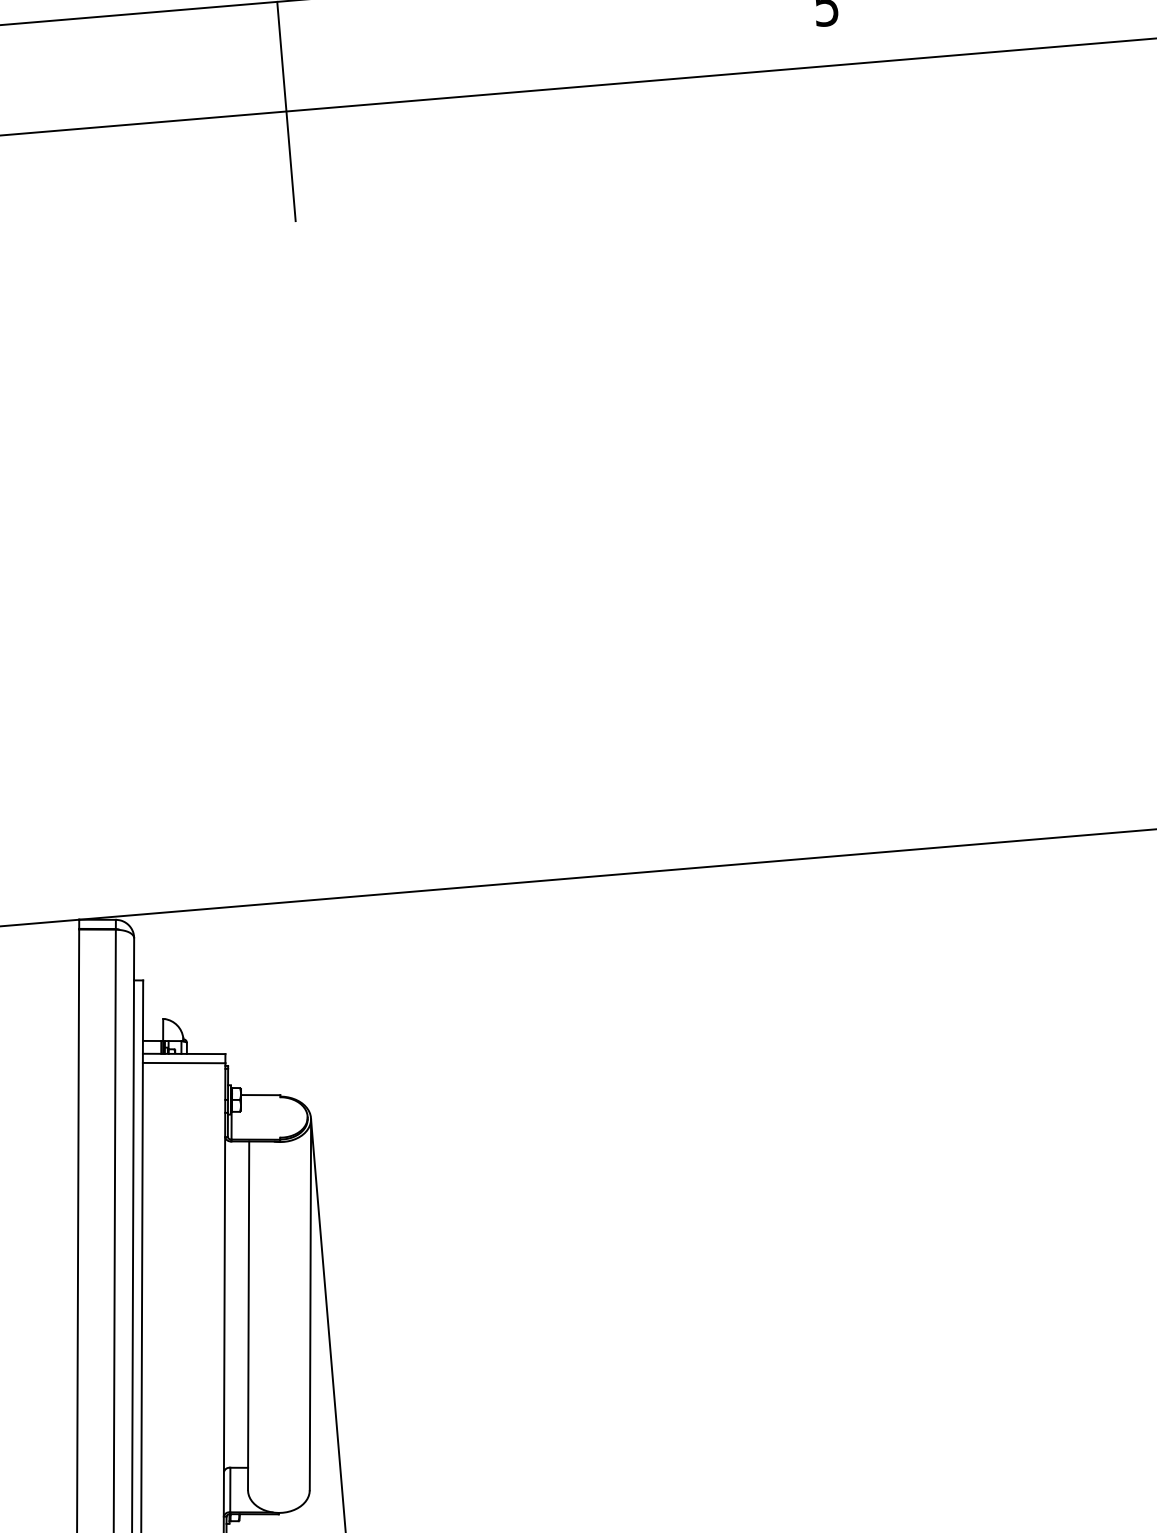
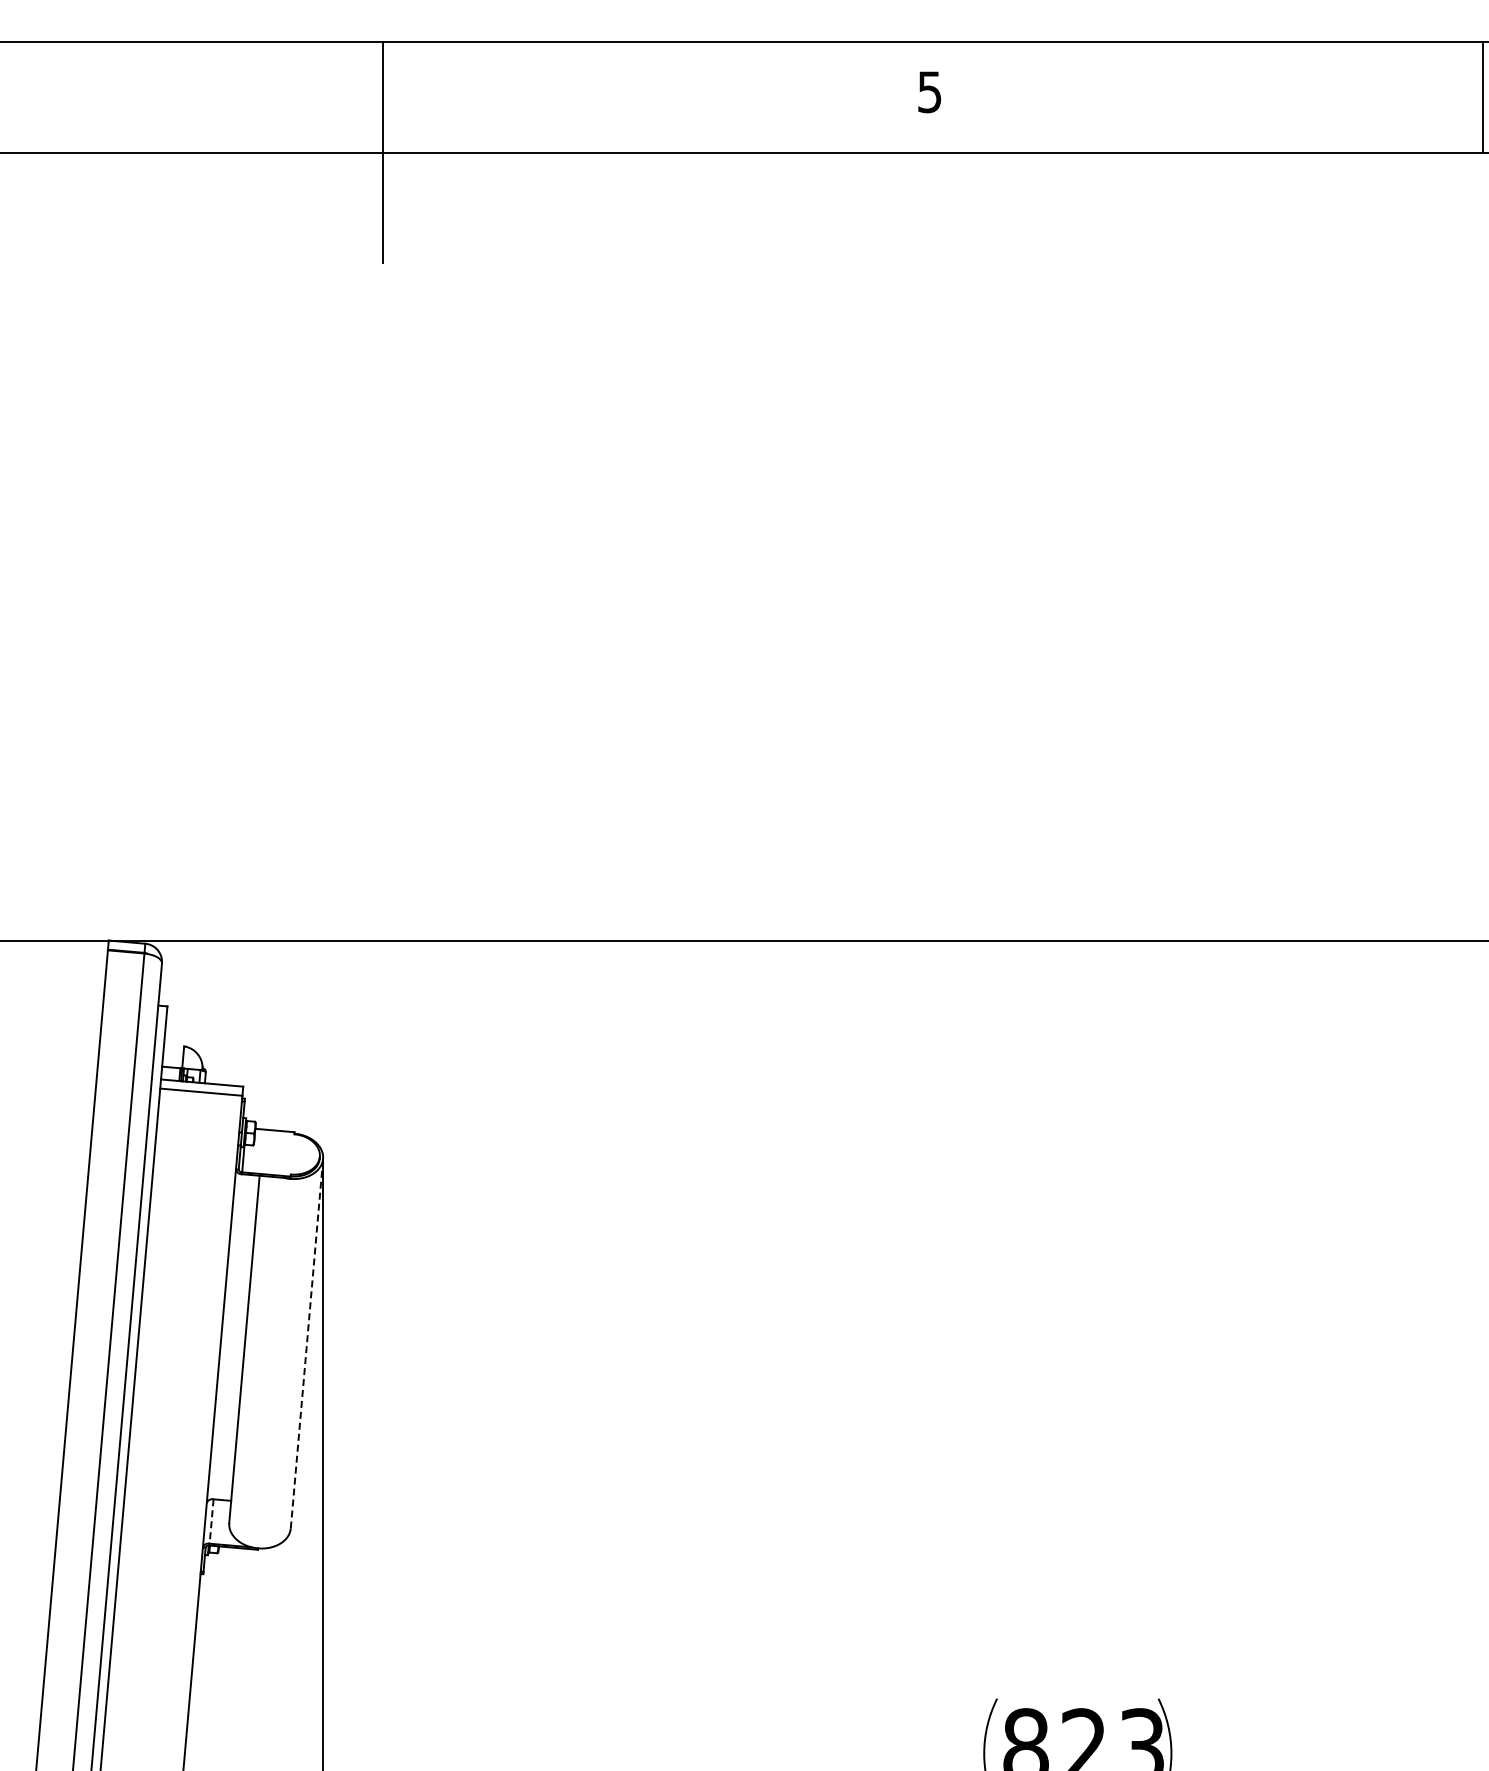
line: (310, 1304) -> (307, 1343), solid -> dashed
line: (230, 1491) -> (211, 1522), solid -> dashed

